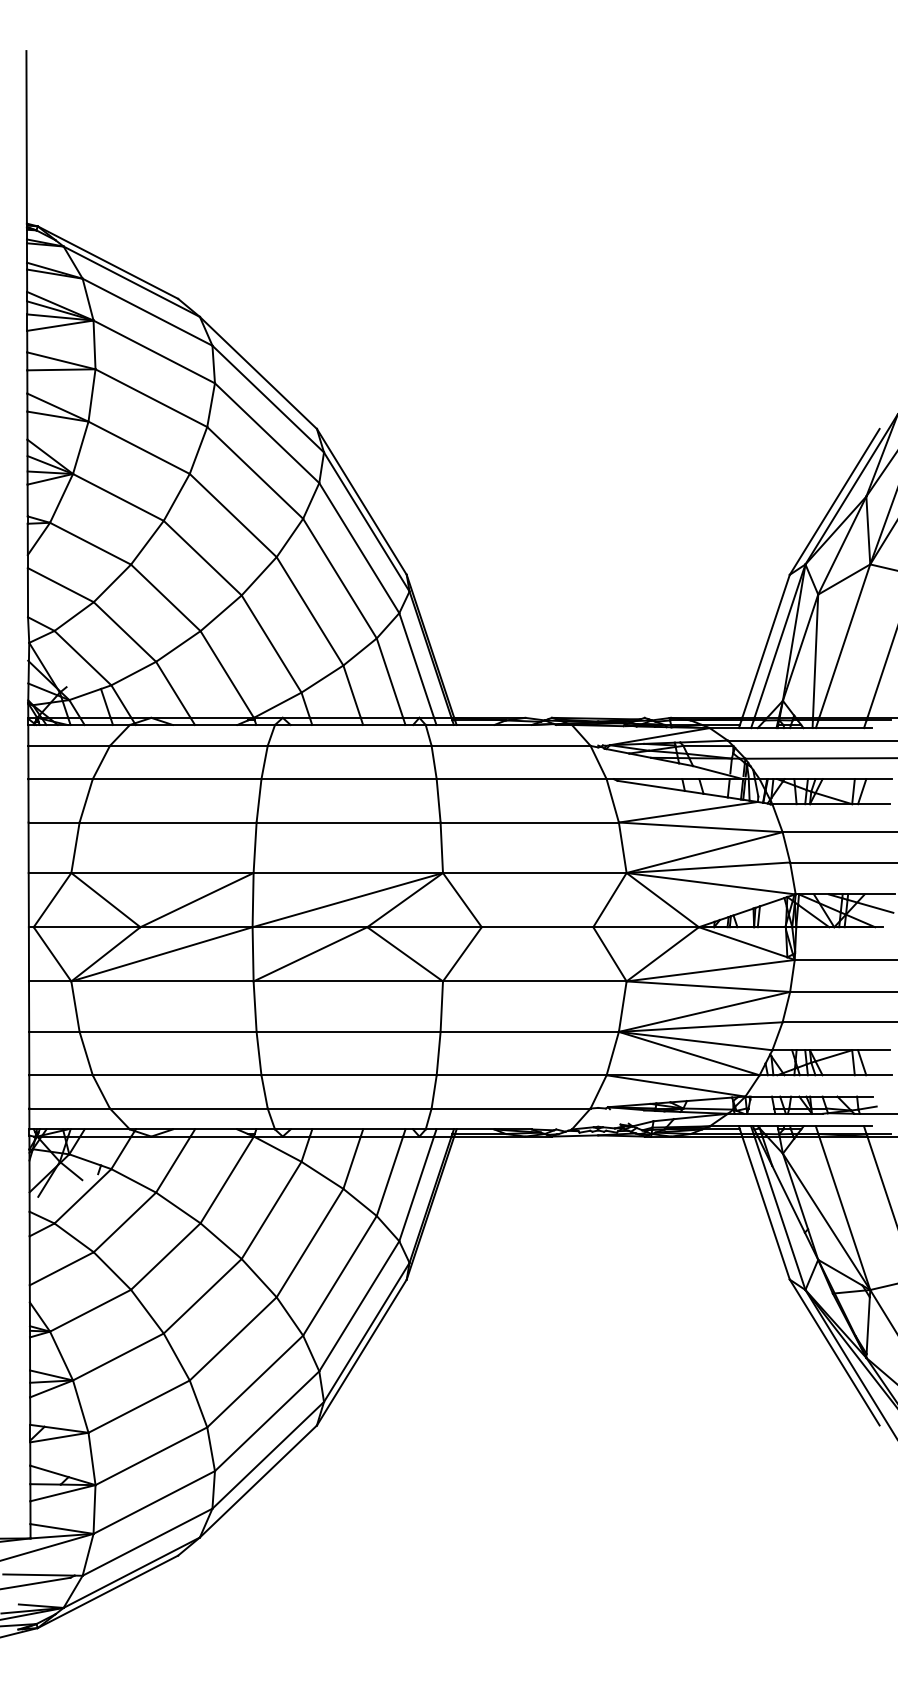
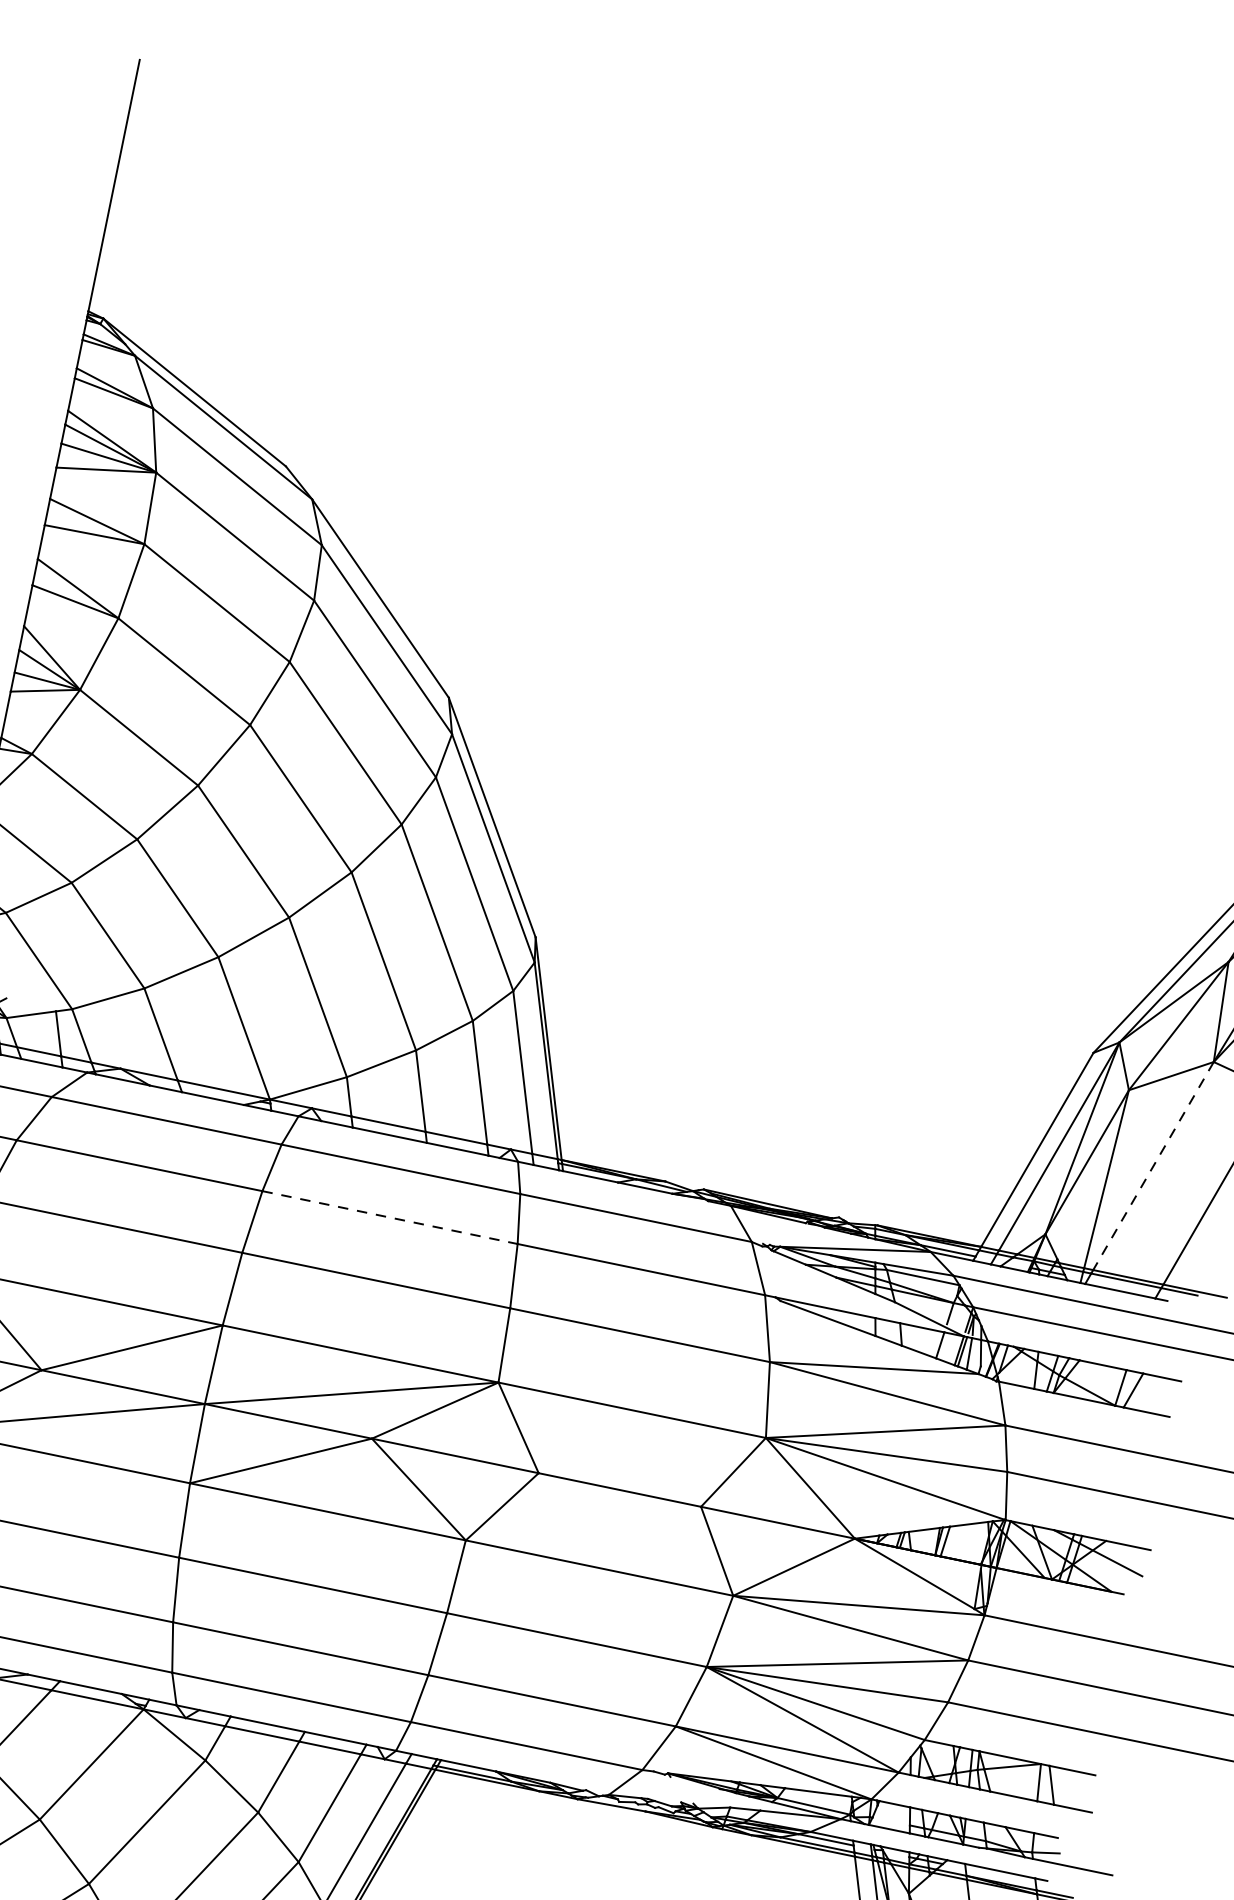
line: (844, 641) -> (1153, 1166), solid -> dashed
line: (349, 779) -> (390, 1218), solid -> dashed

